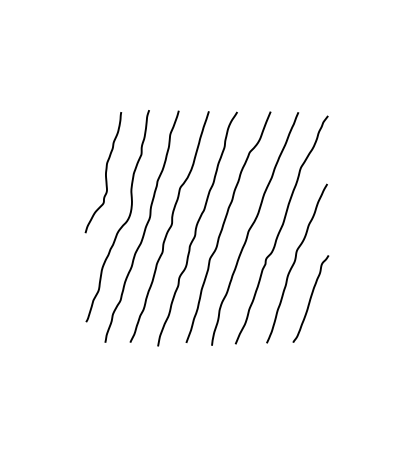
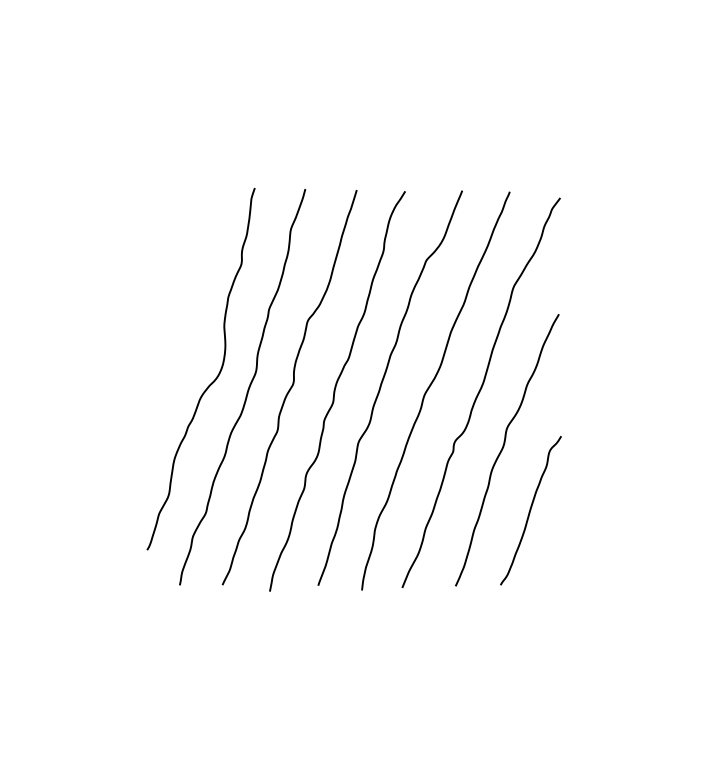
curve: (105, 172) -> (180, 294), removed

